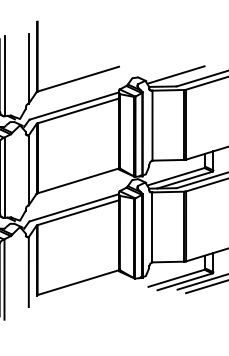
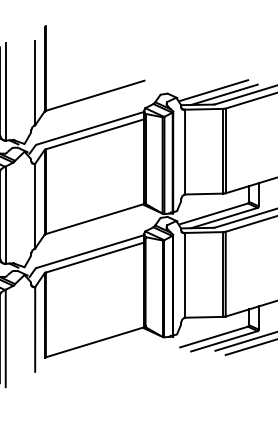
line: (185, 78) -> (224, 94), added

